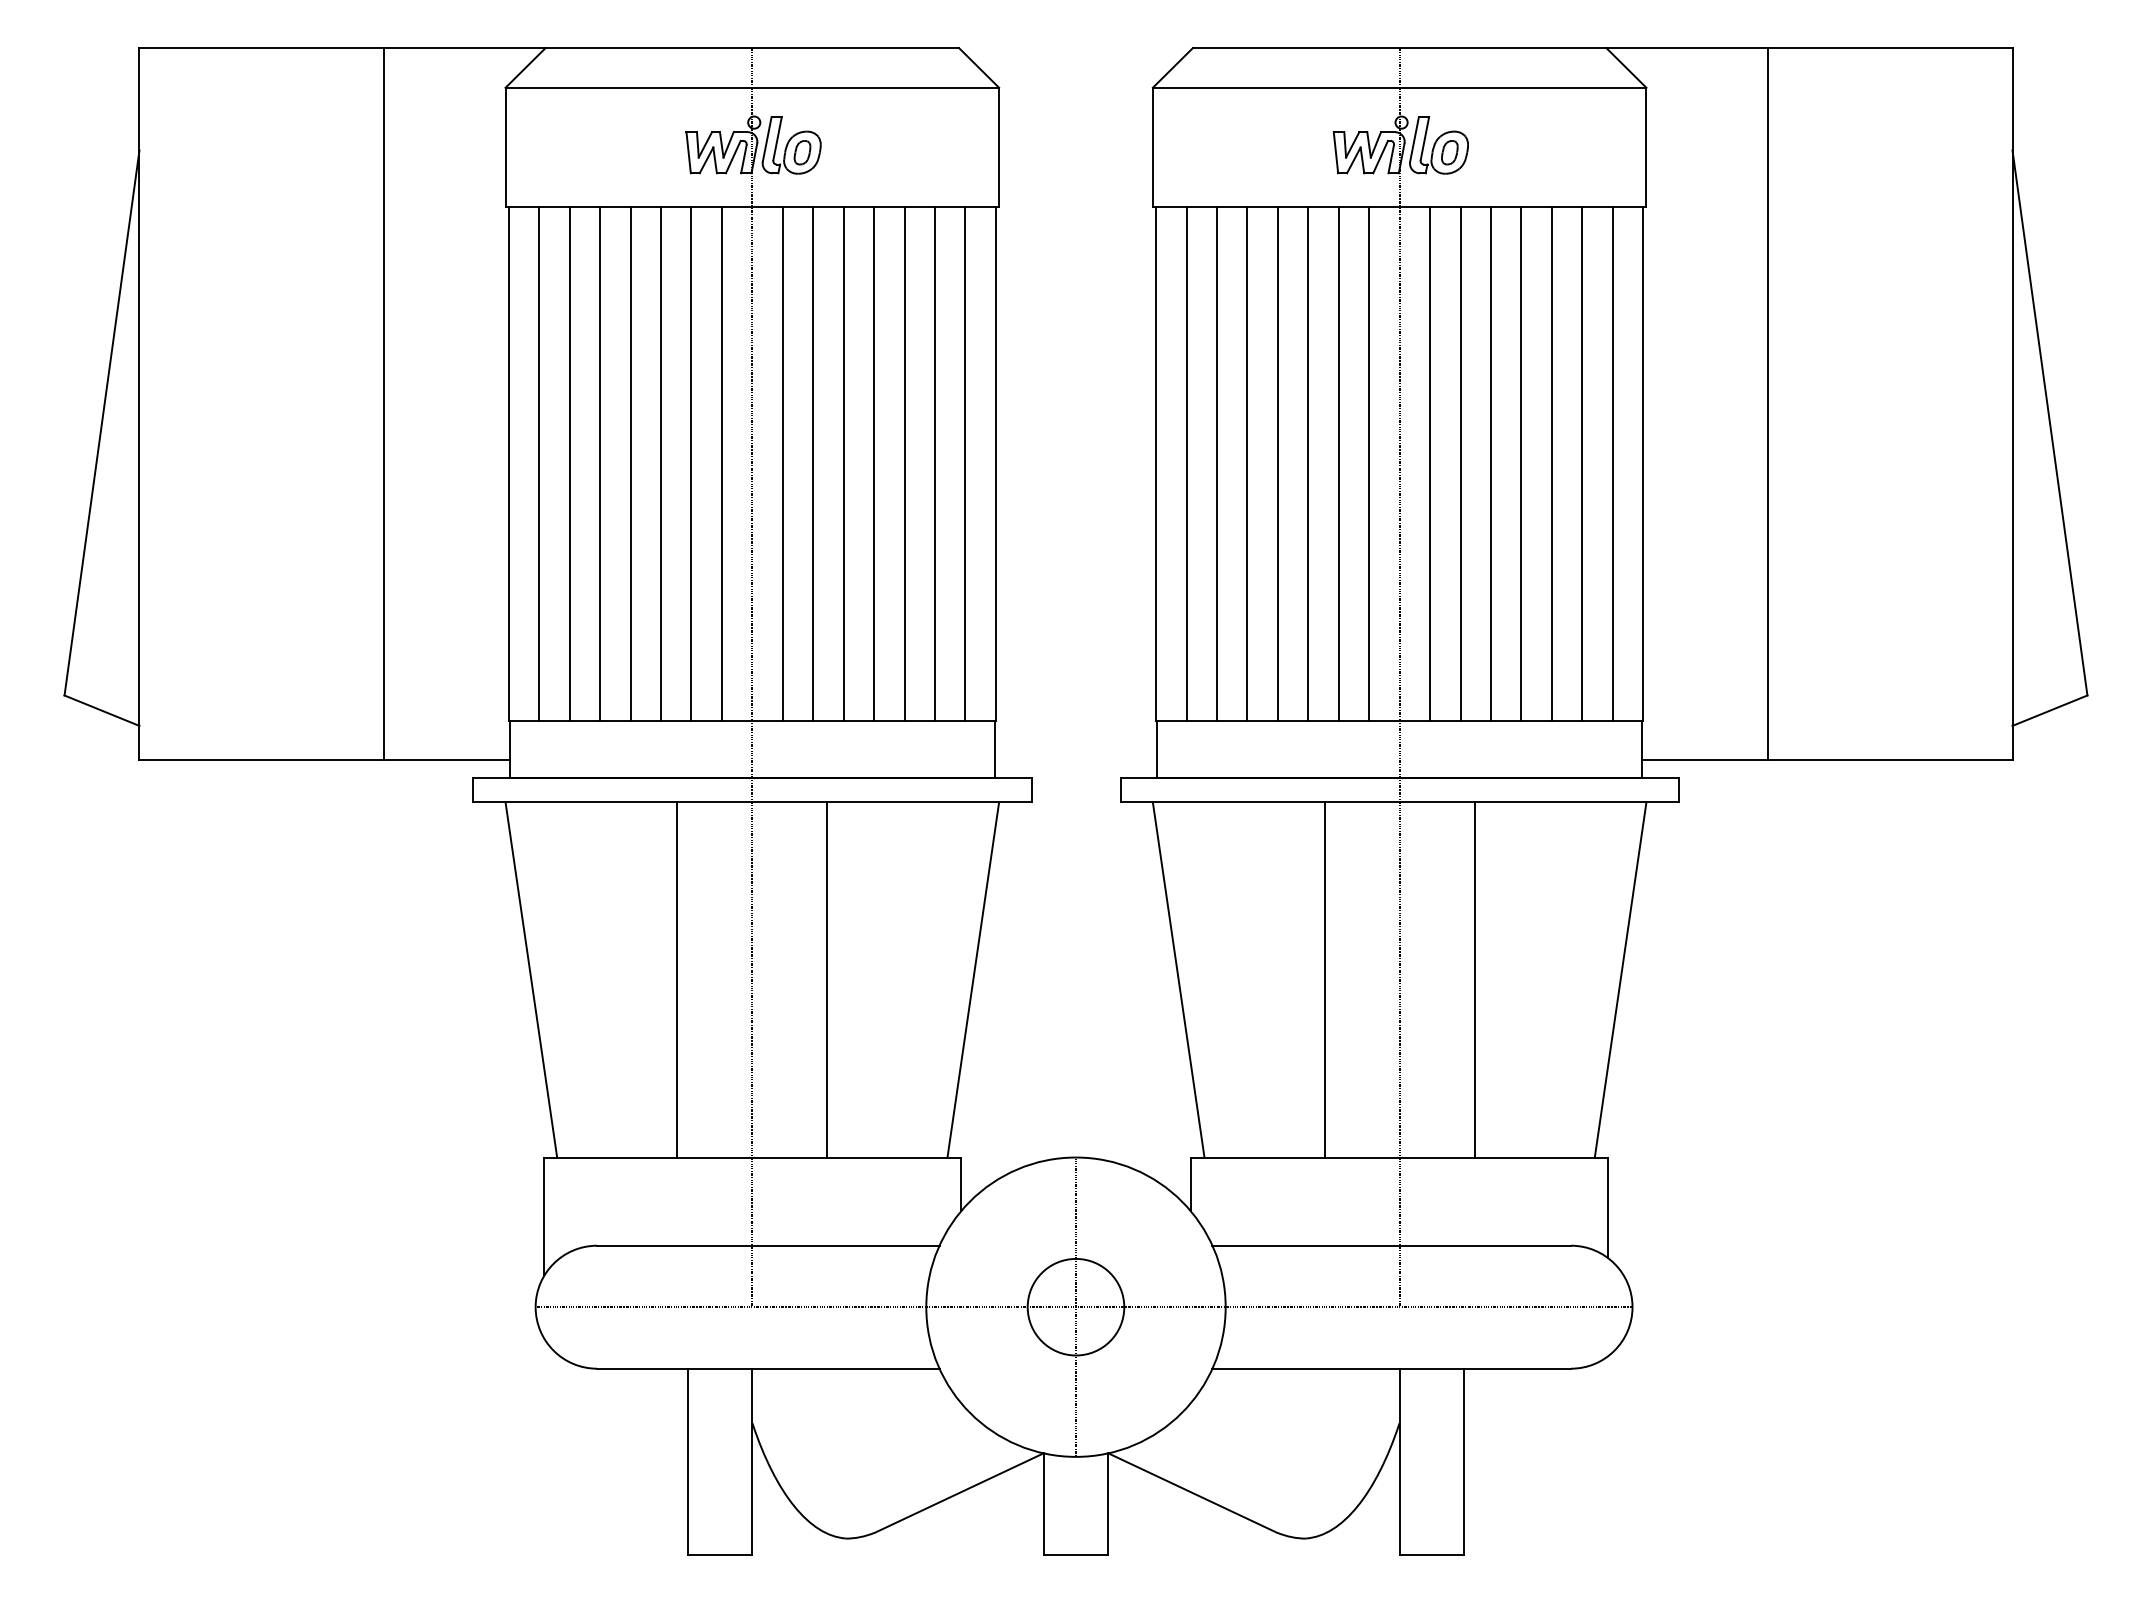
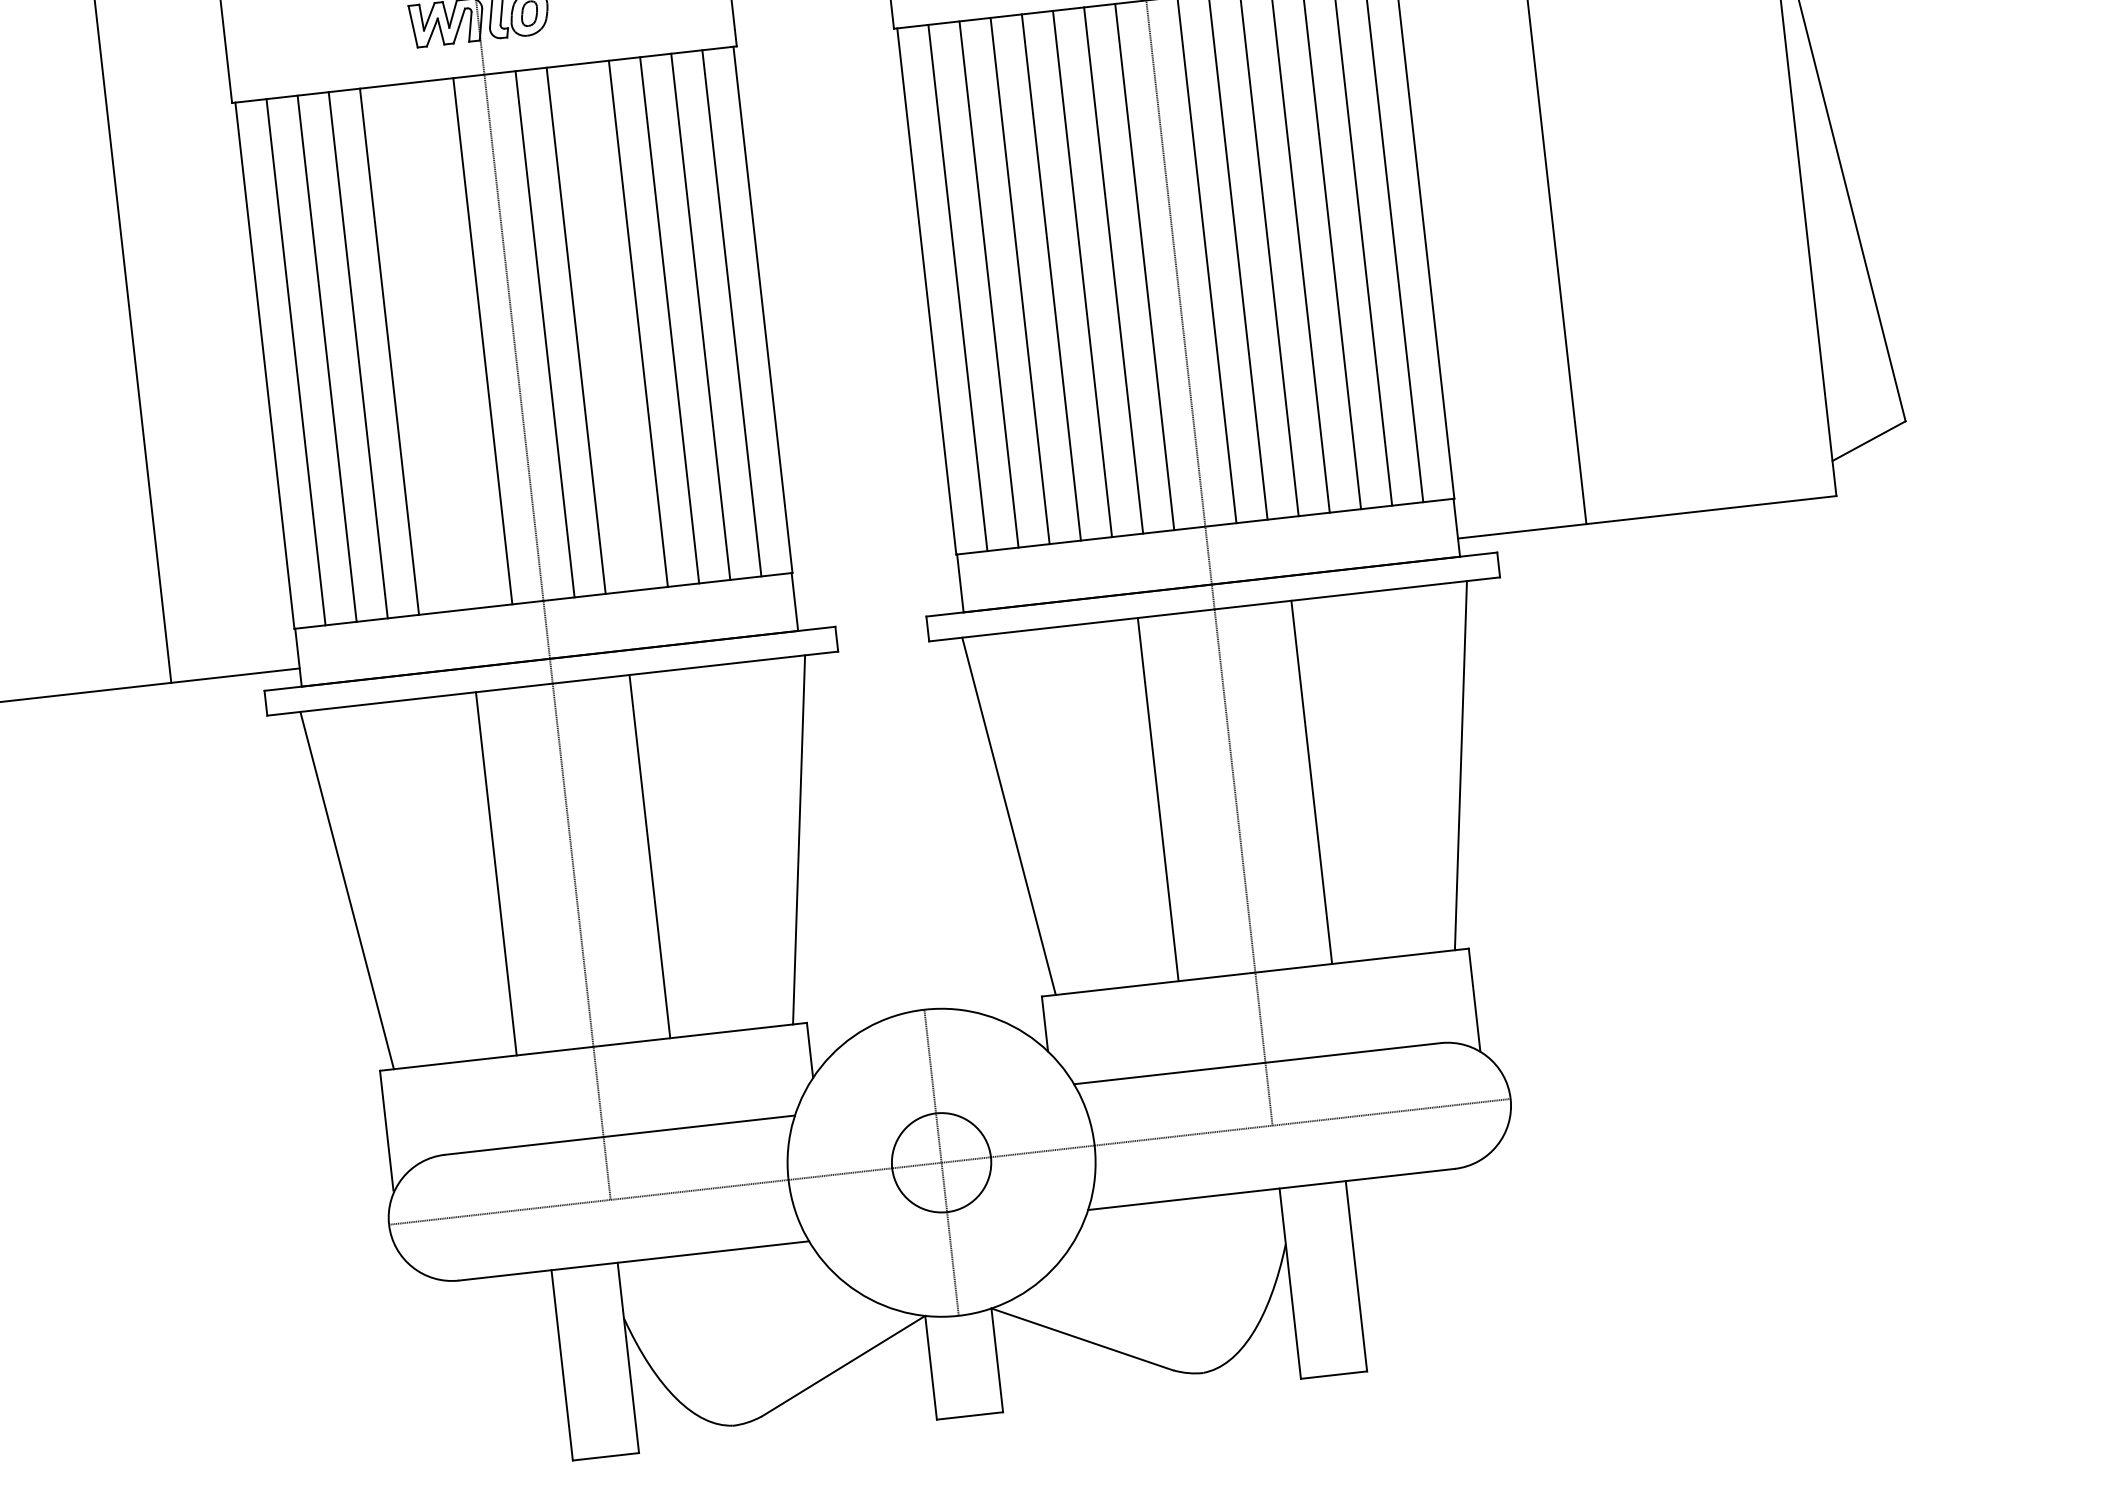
line: (661, 463) -> (421, 347), removed
line: (691, 463) -> (451, 344), removed
line: (843, 463) -> (607, 326), removed

